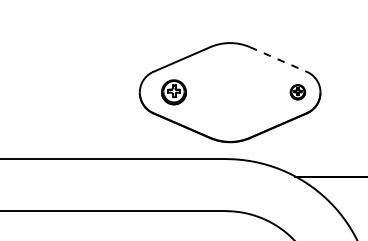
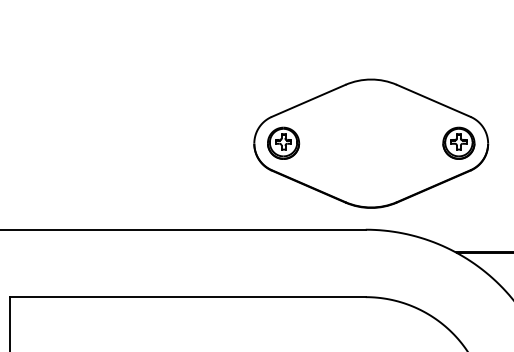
line: (279, 60) -> (434, 101), dashed -> solid
part: (173, 91) -> (283, 142), moved
part: (297, 91) -> (458, 142), size x1.67

